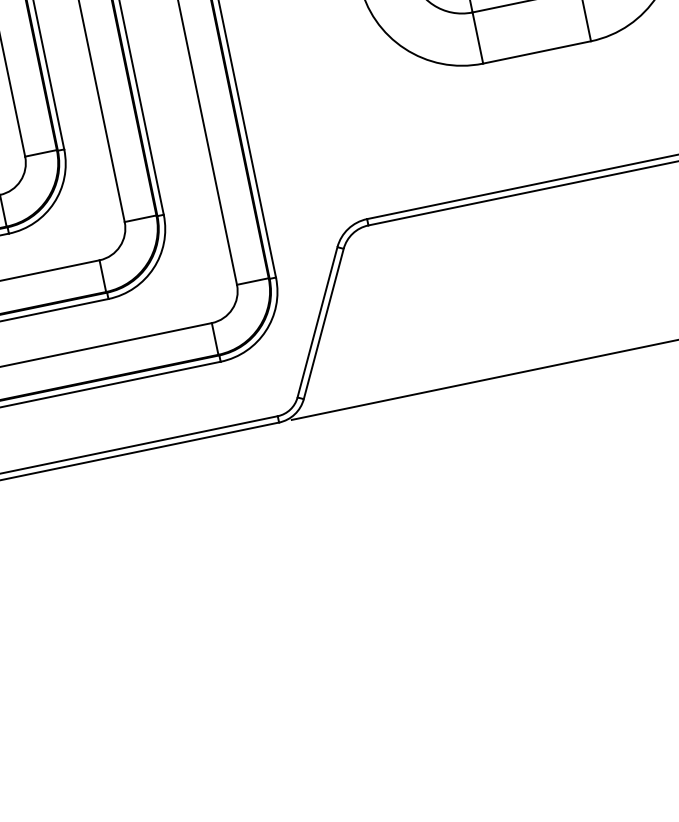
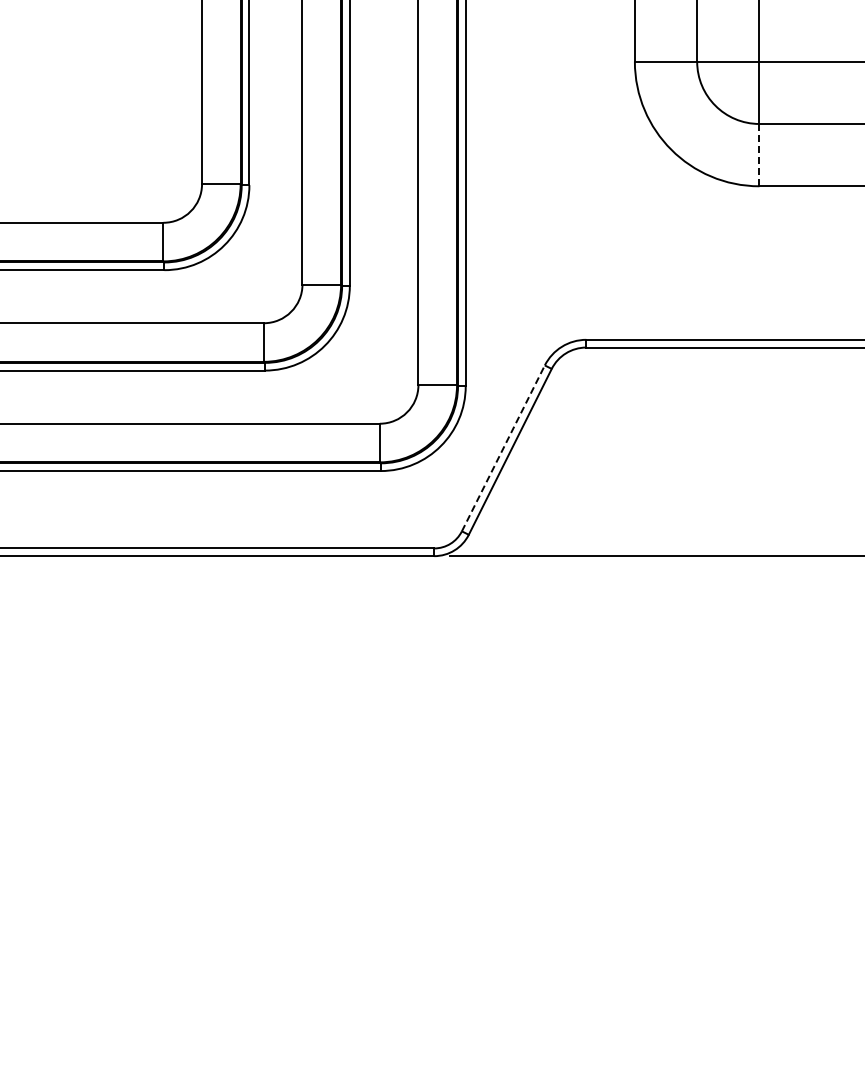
line: (477, 38) -> (759, 155), solid -> dashed
line: (317, 322) -> (503, 448), solid -> dashed

